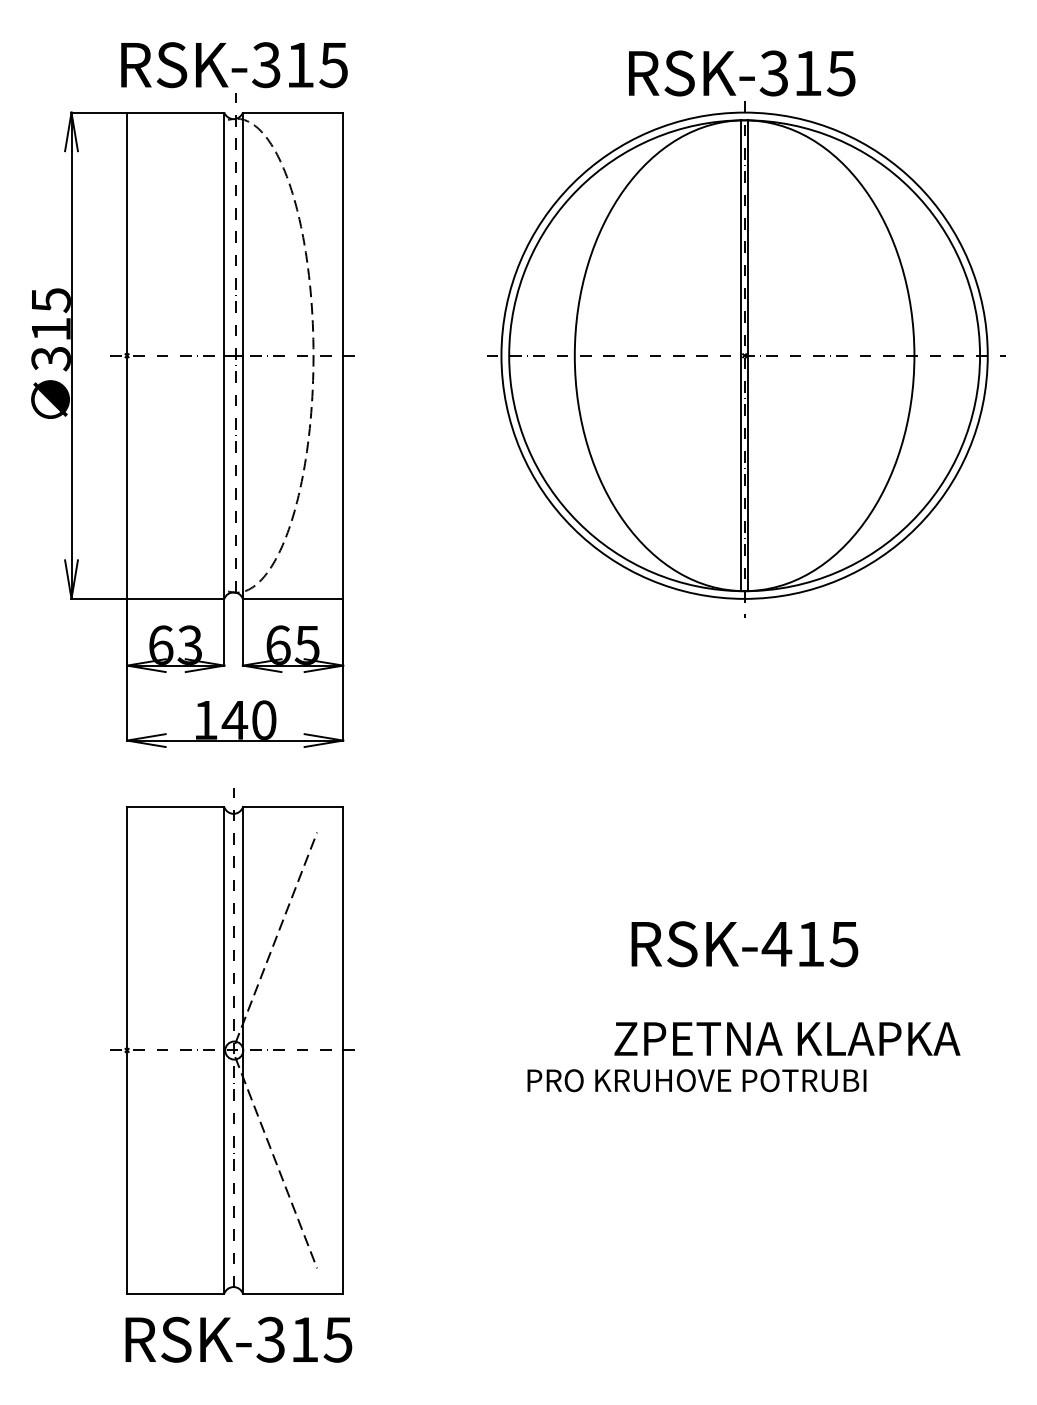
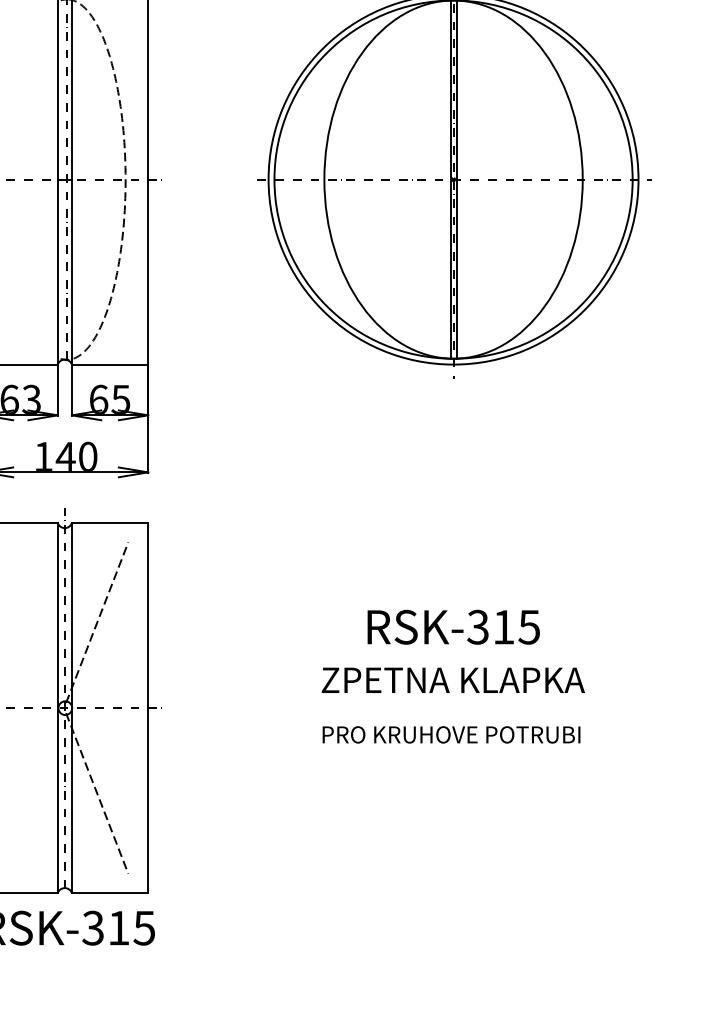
text: (776, 944) -> (477, 627), RSK-415 -> RSK-315
text: (787, 1038) -> (453, 679), moved
text: (696, 1080) -> (451, 734), moved

